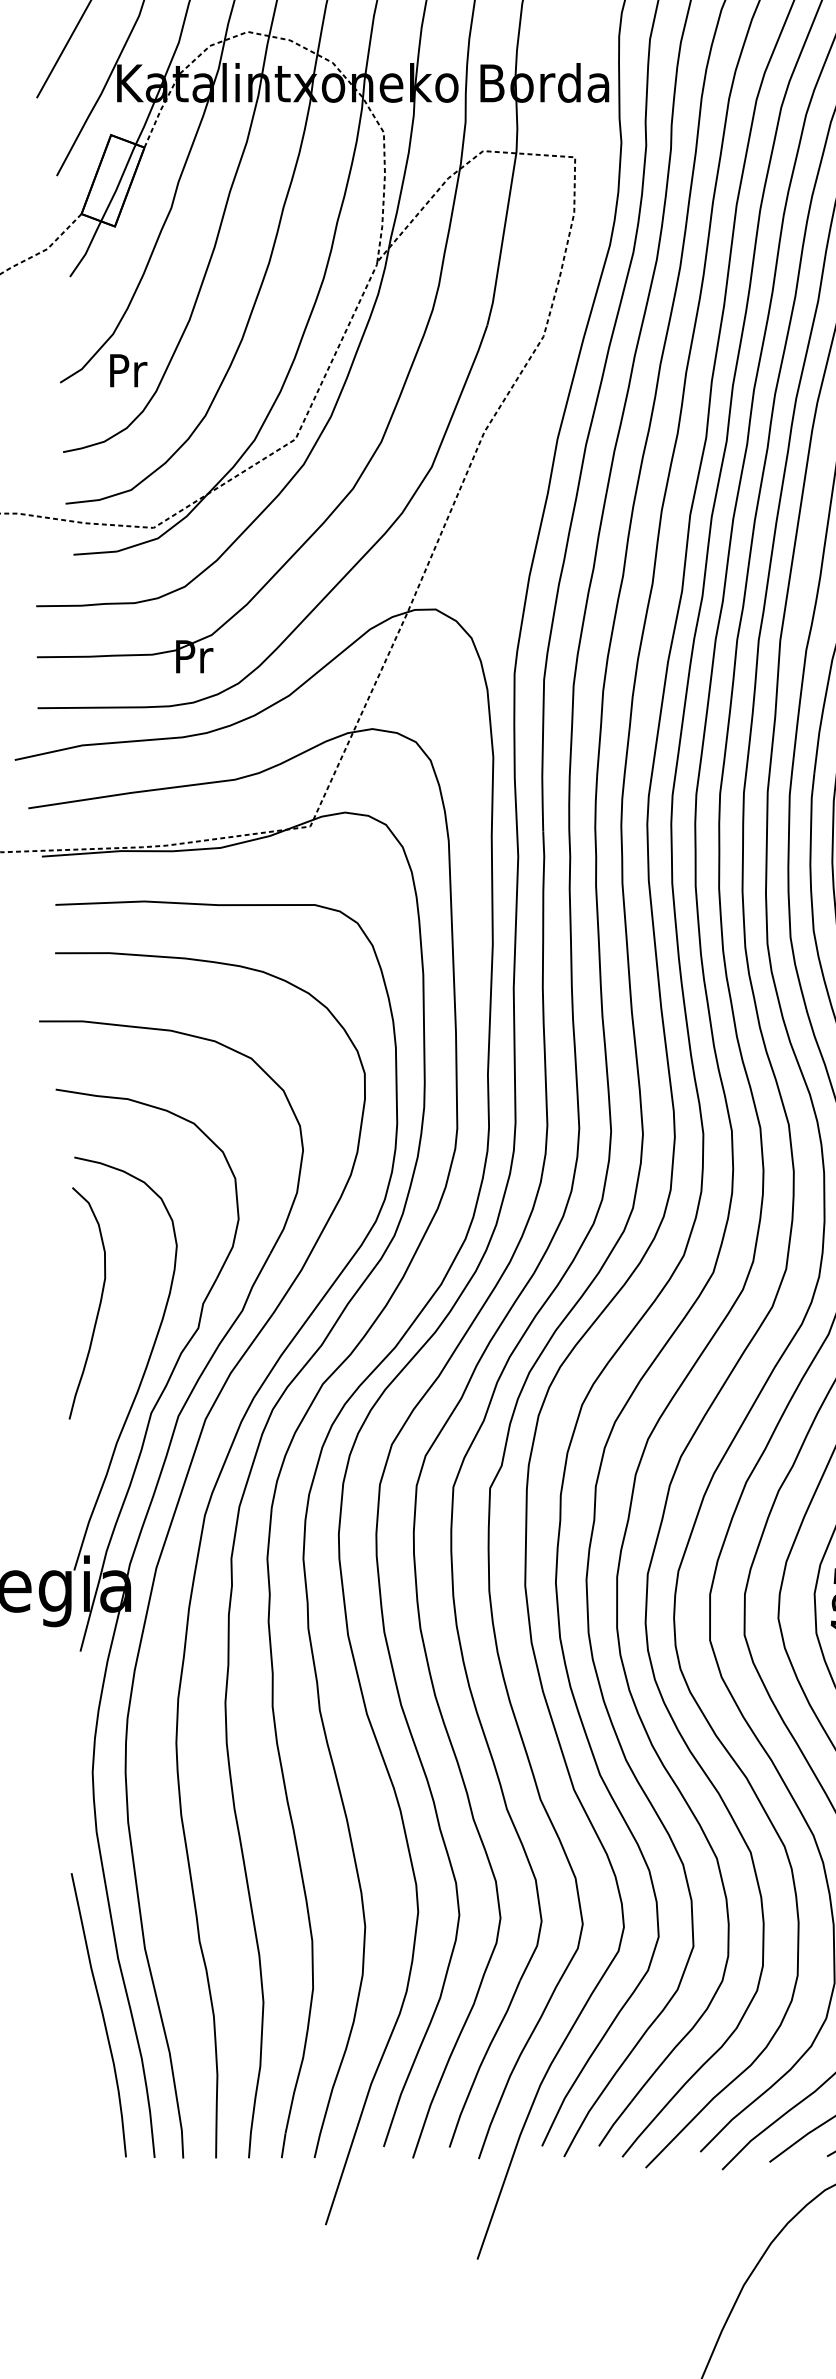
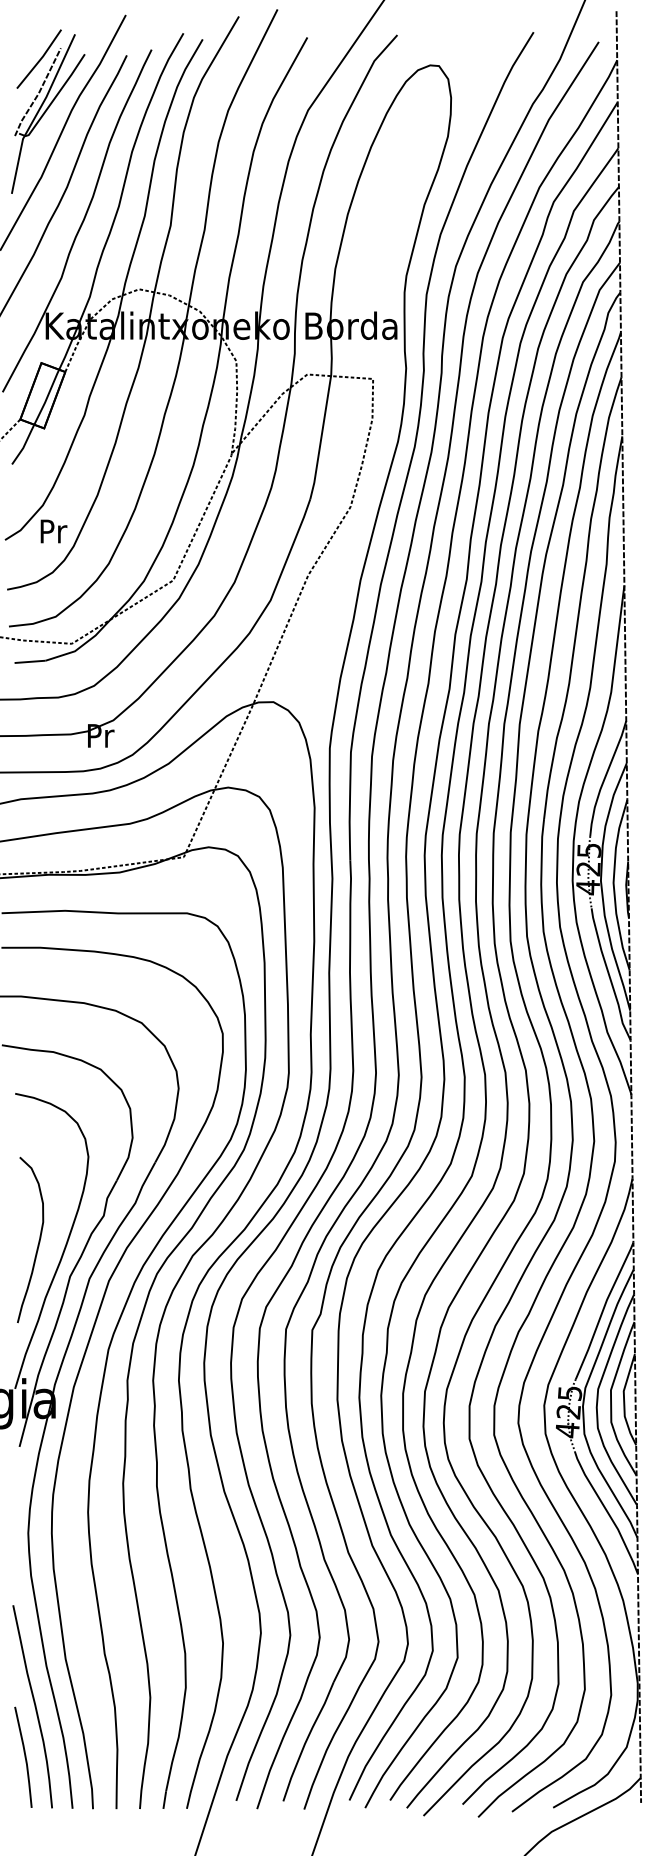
curve: (98, 1304) -> (38, 1240), moved
line: (87, 2084) -> (24, 1756), added

